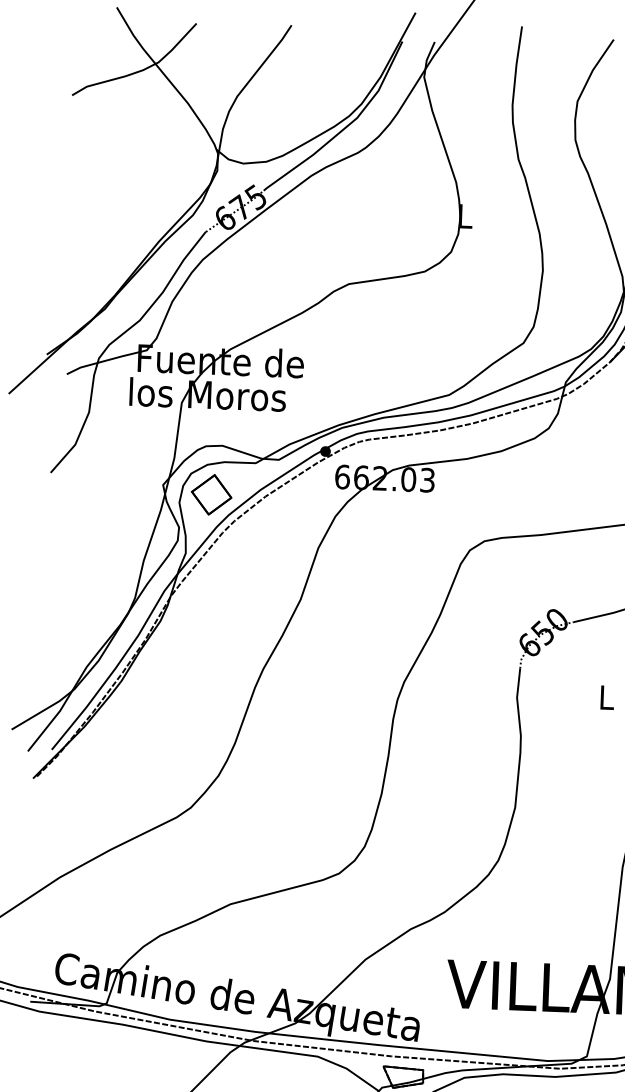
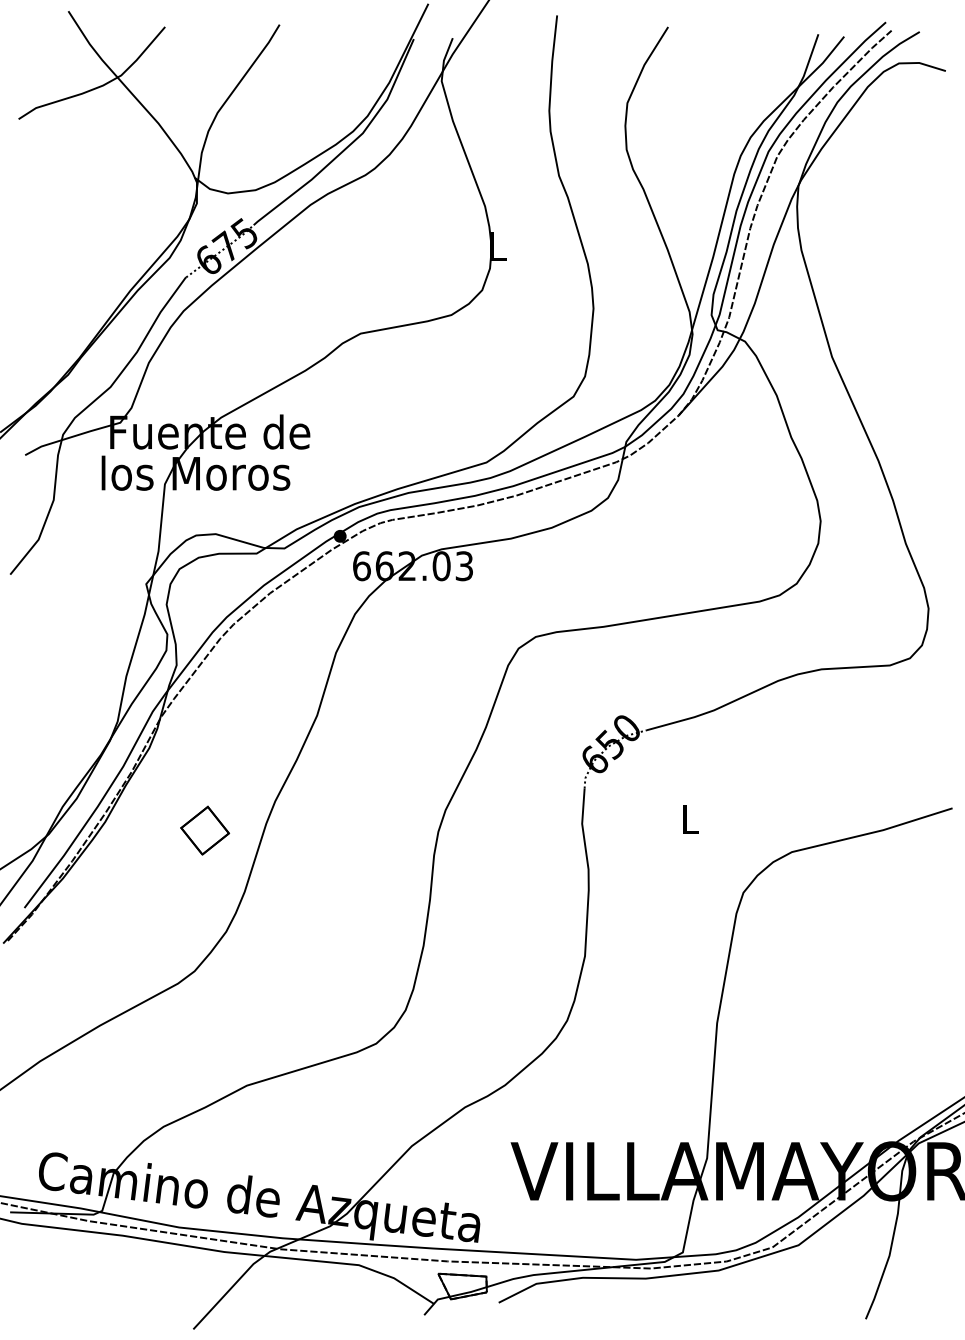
part: (211, 494) -> (205, 830), moved

